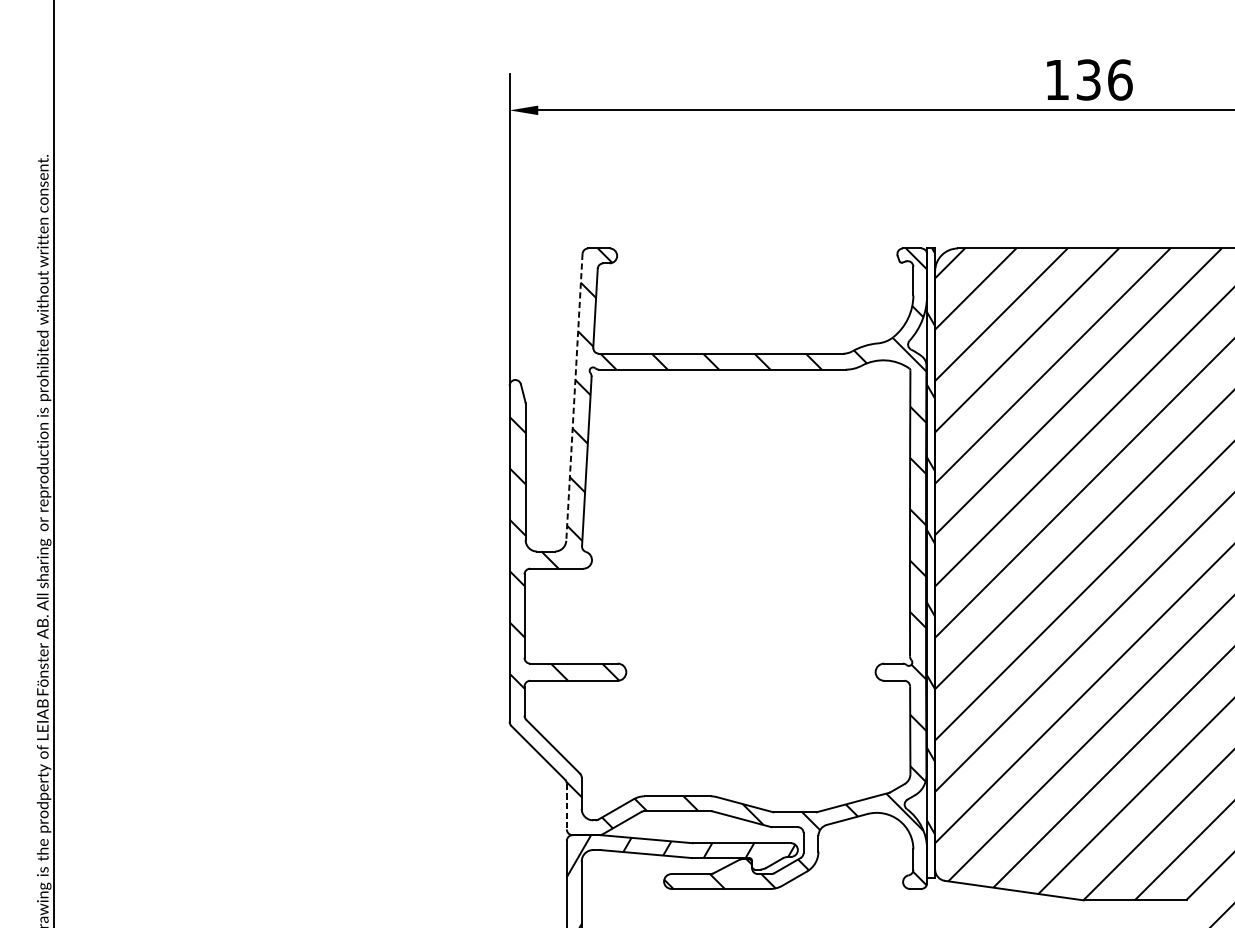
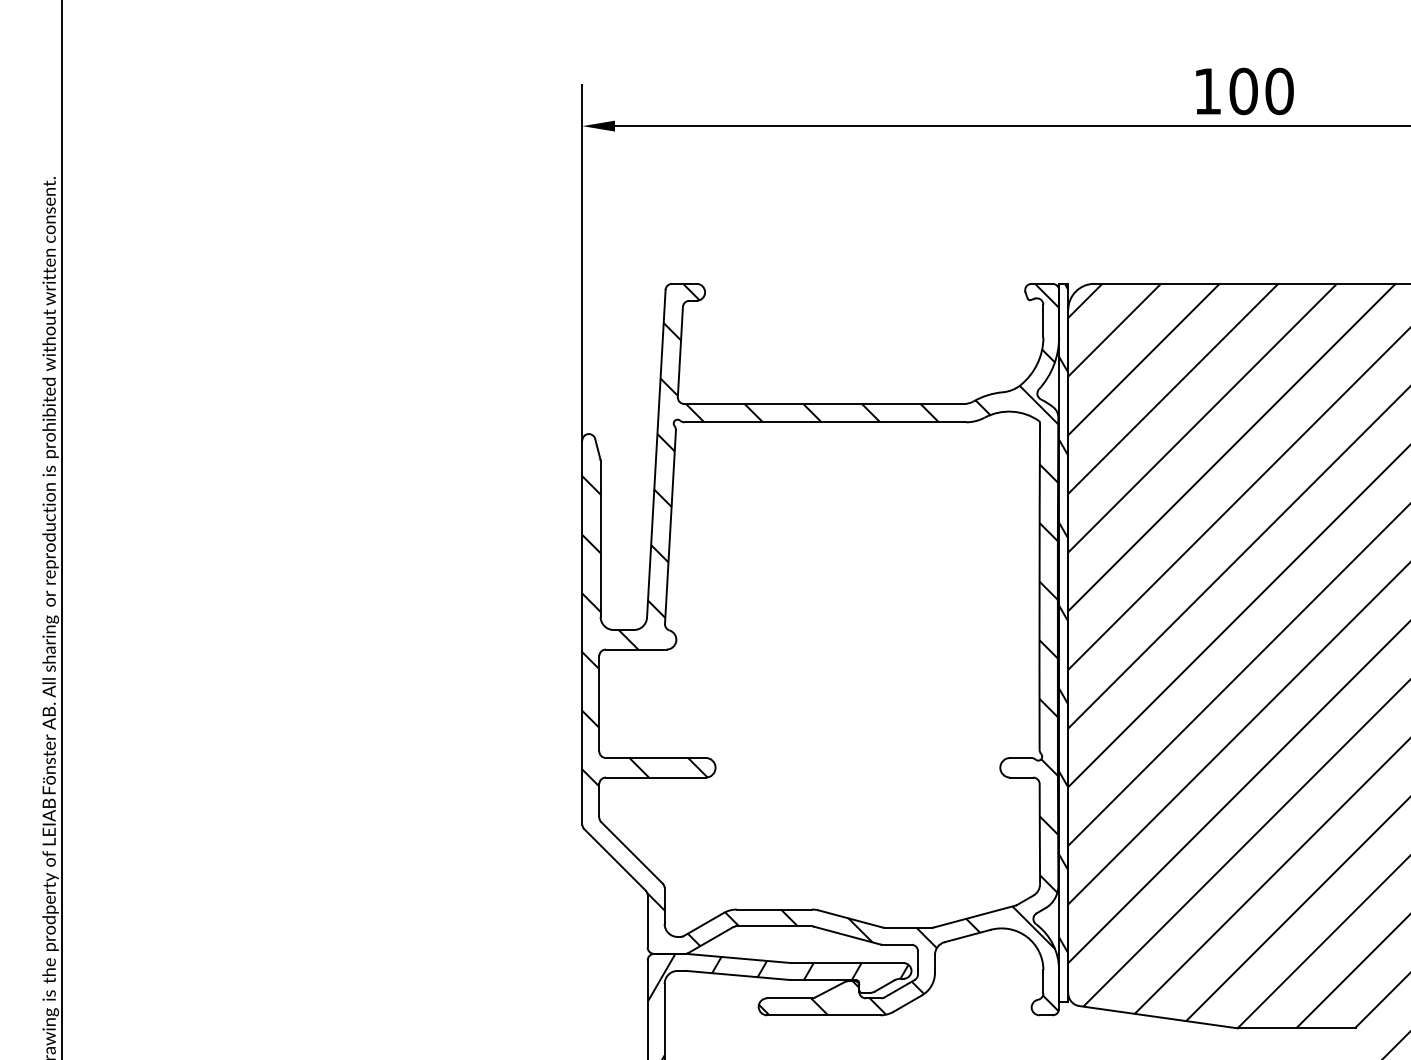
text: (1104, 80) -> (1261, 91), 136 -> 100
line: (574, 397) -> (656, 454), dashed -> solid
line: (566, 806) -> (647, 921), dashed -> solid

